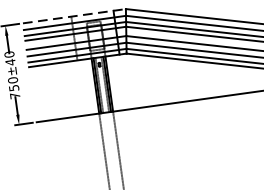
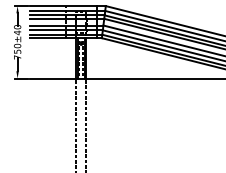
line: (75, 16) -> (68, 6), dashed -> solid

